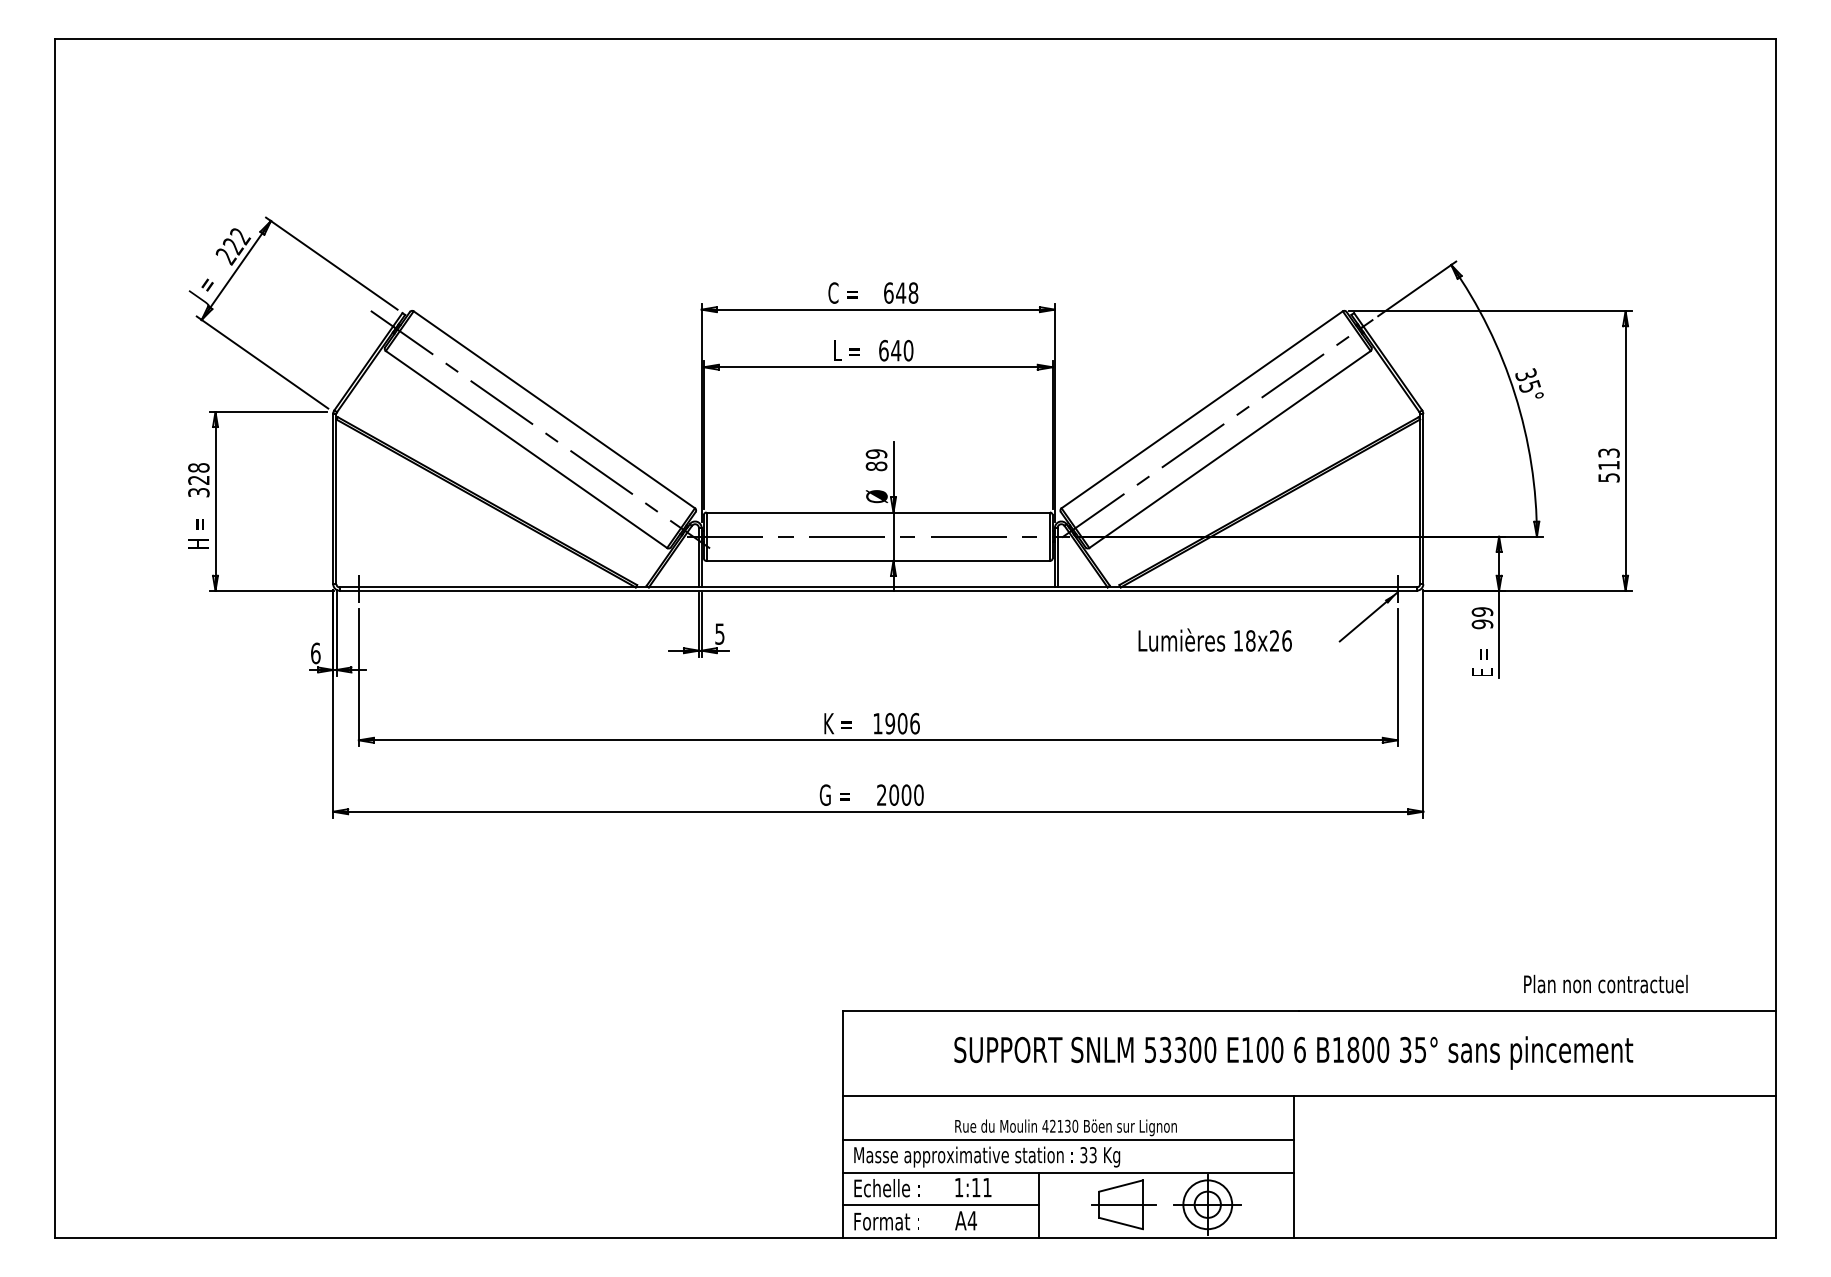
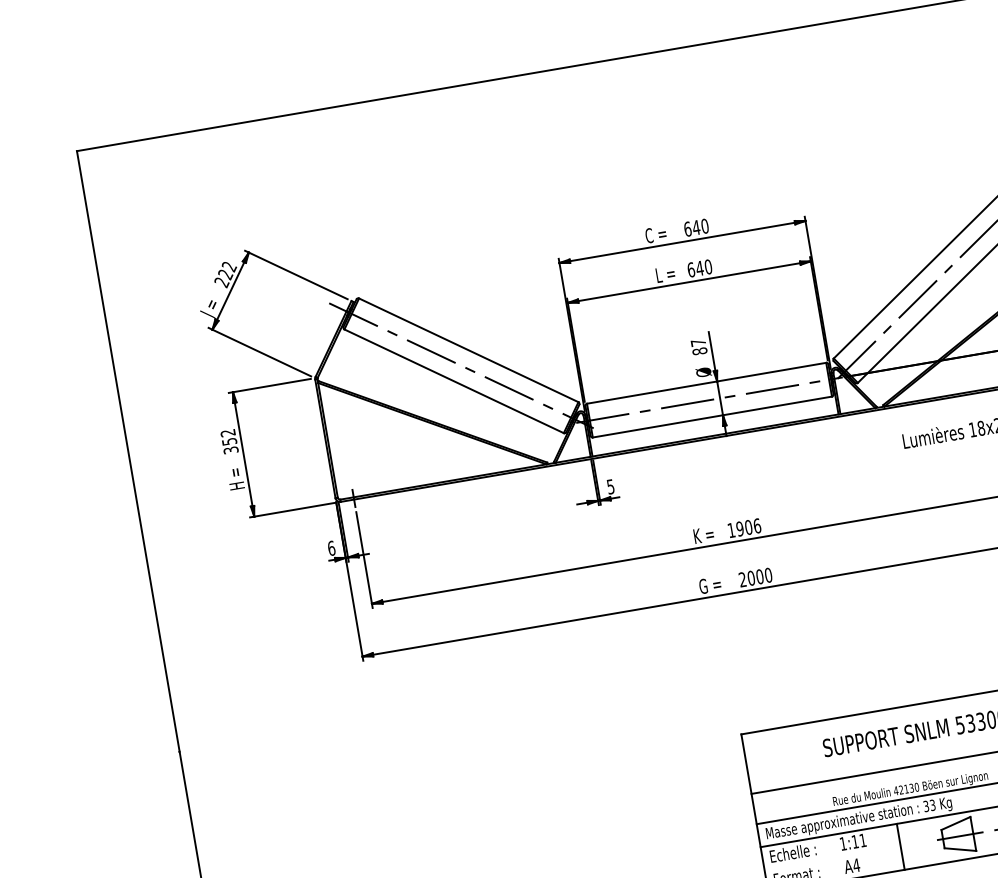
text: (913, 292) -> (704, 225), 648 -> 640
text: (876, 453) -> (698, 342), 89 -> 87
text: (198, 473) -> (228, 437), 328 -> 352
line: (940, 1205) -> (832, 858), removed

